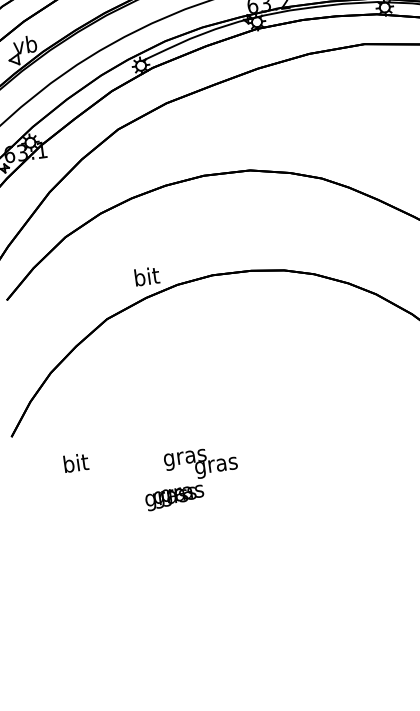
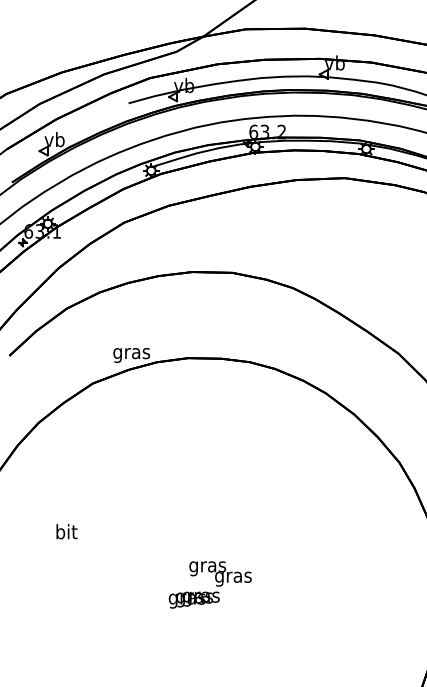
text: (146, 278) -> (131, 353), bit -> gras
text: (75, 462) -> (66, 531), moved
text: (189, 477) -> (209, 584), moved

